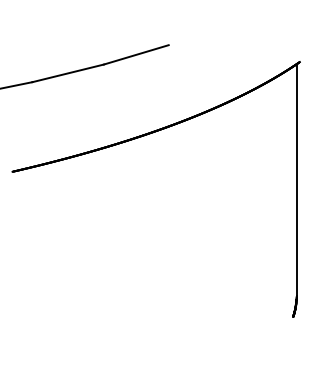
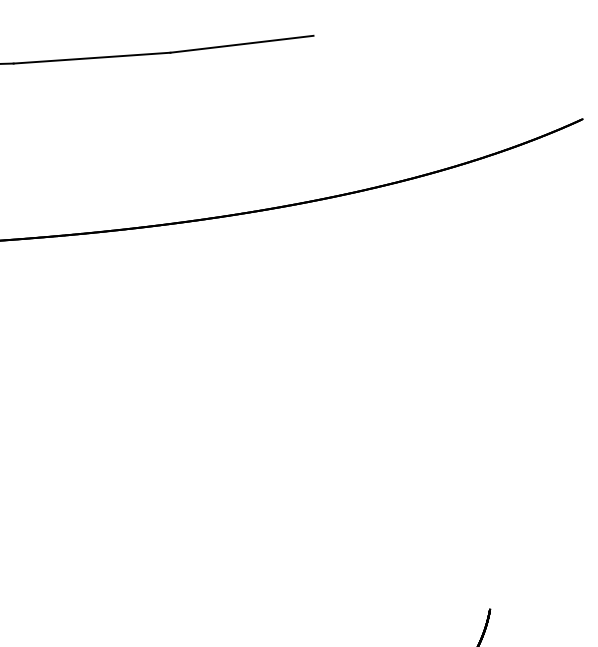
line: (296, 179) -> (532, 364), removed

